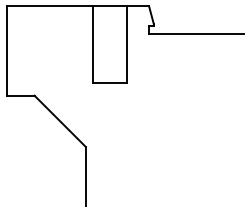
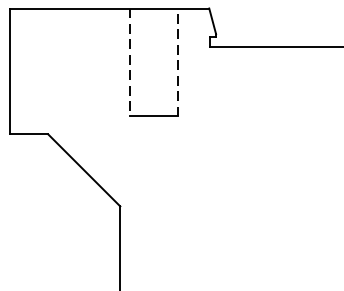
line: (126, 43) -> (177, 61), solid -> dashed
line: (92, 44) -> (129, 62), solid -> dashed

